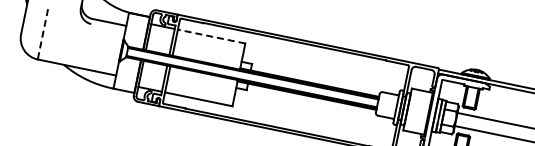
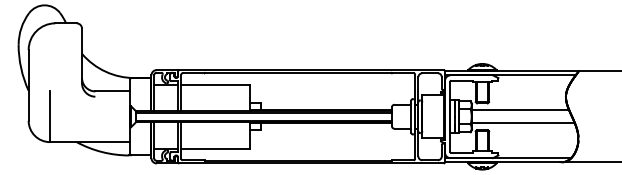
line: (43, 34) -> (50, 116), dashed -> solid
line: (211, 36) -> (215, 84), dashed -> solid

